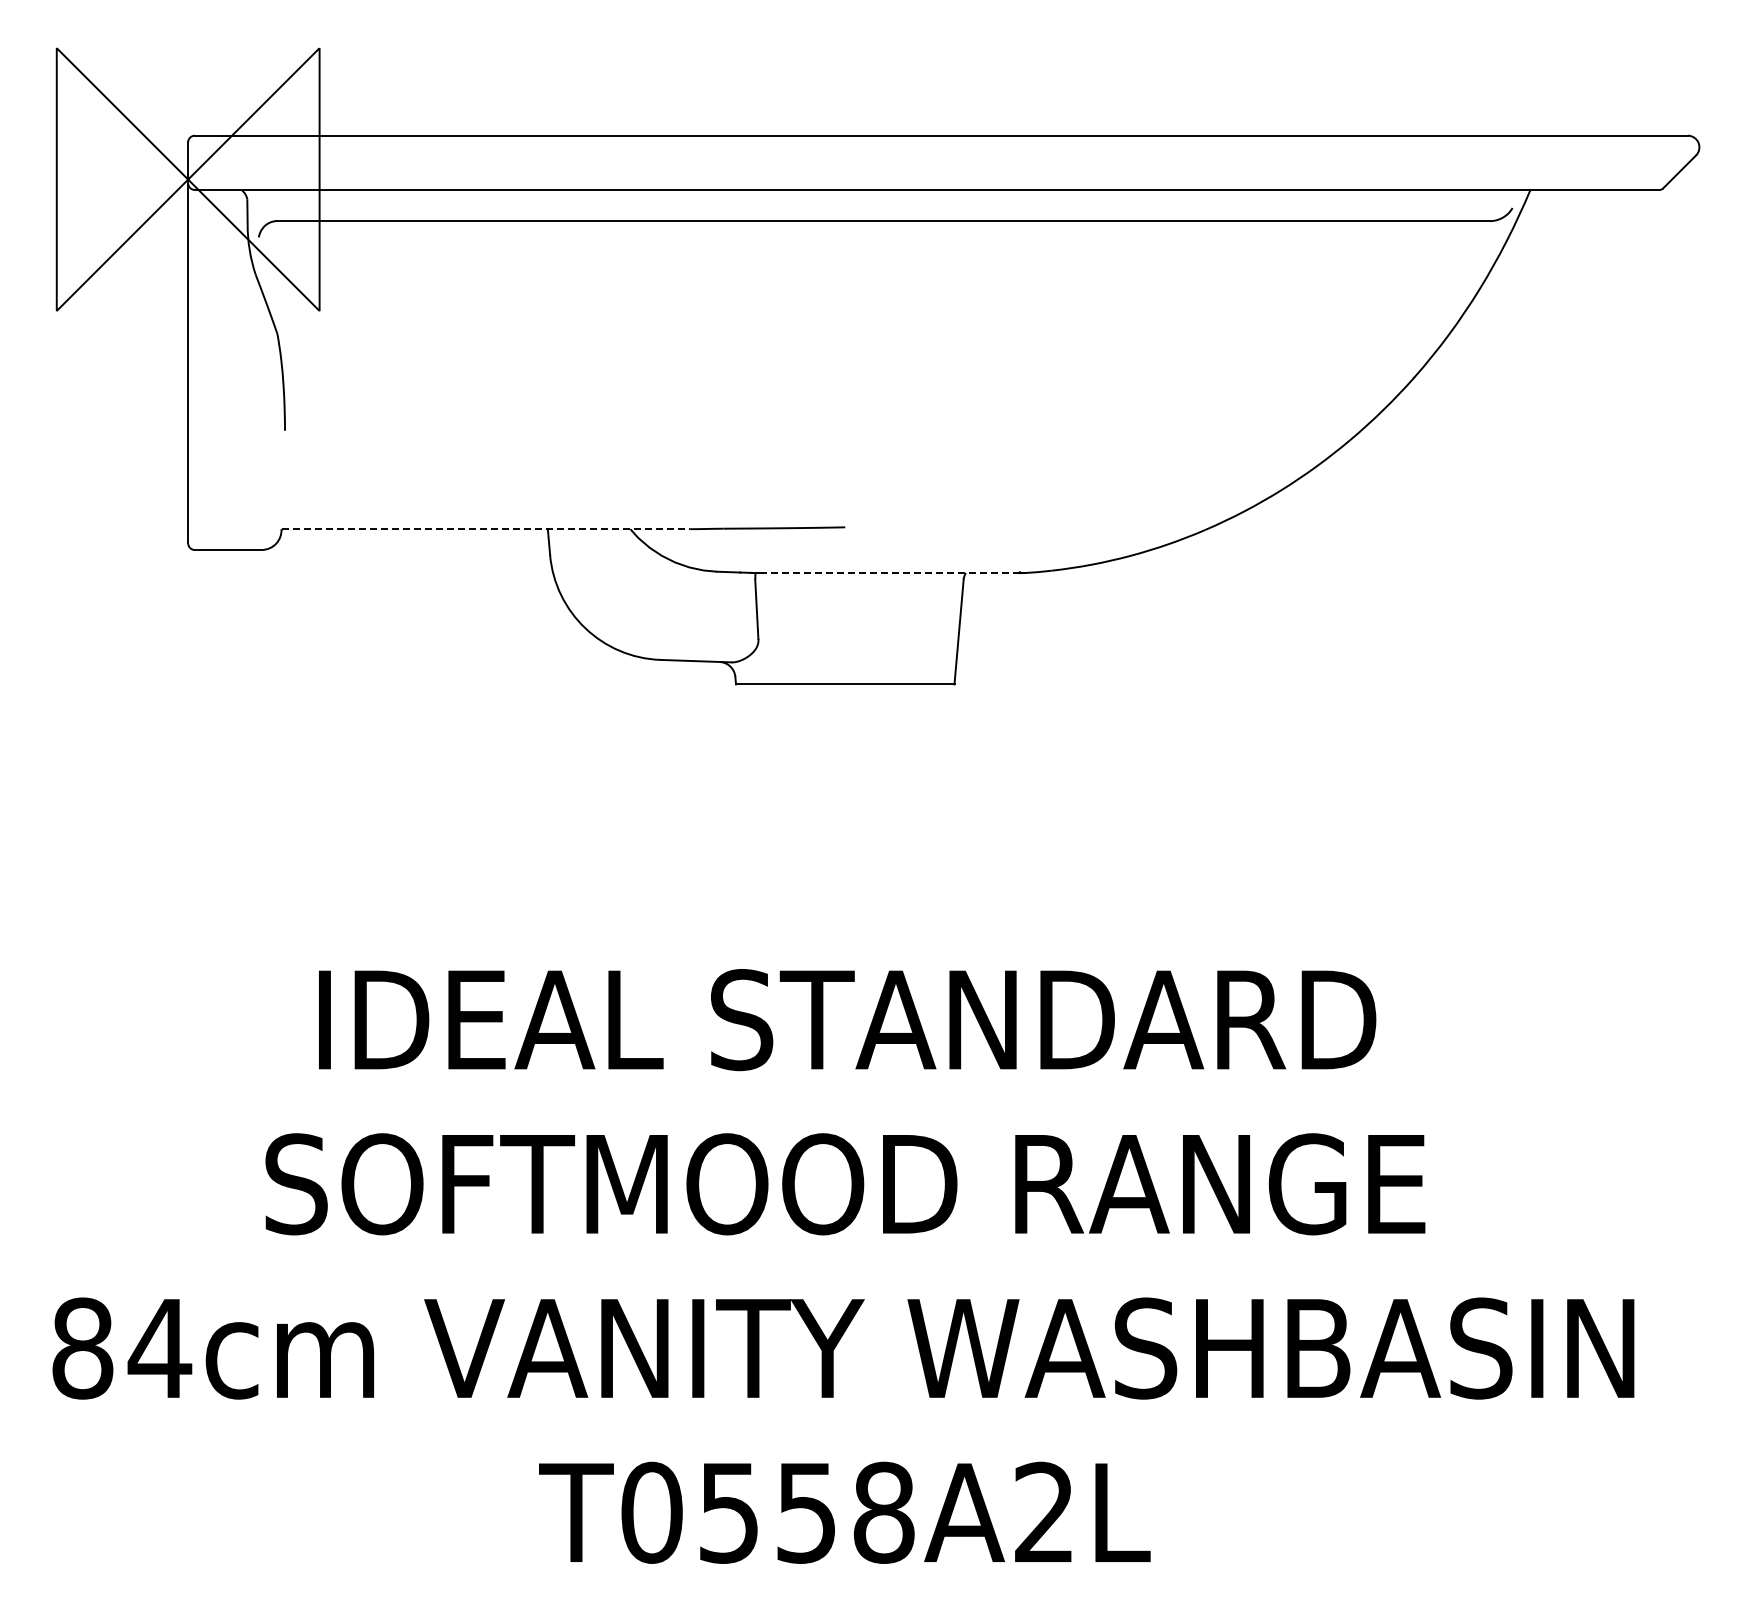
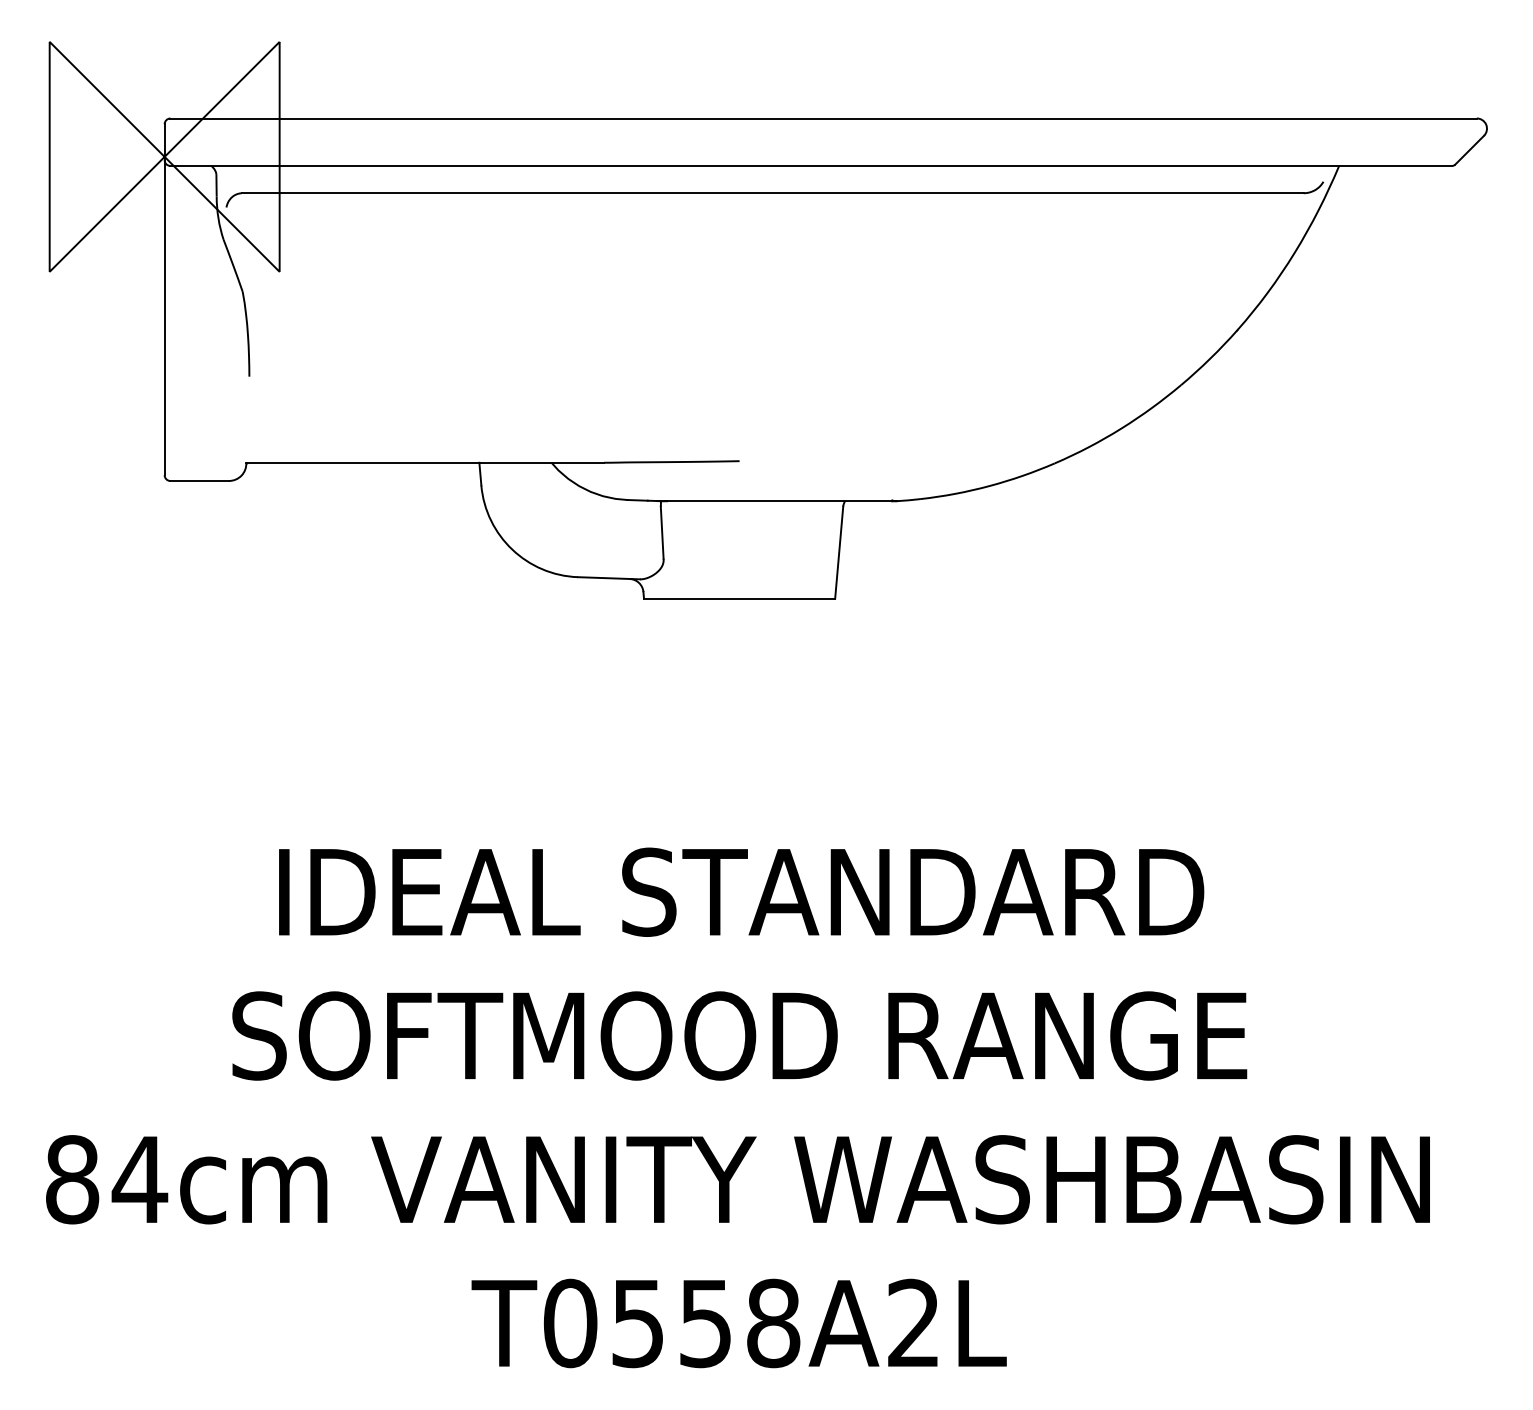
line: (486, 529) -> (425, 463), dashed -> solid
line: (890, 573) -> (779, 501), dashed -> solid

